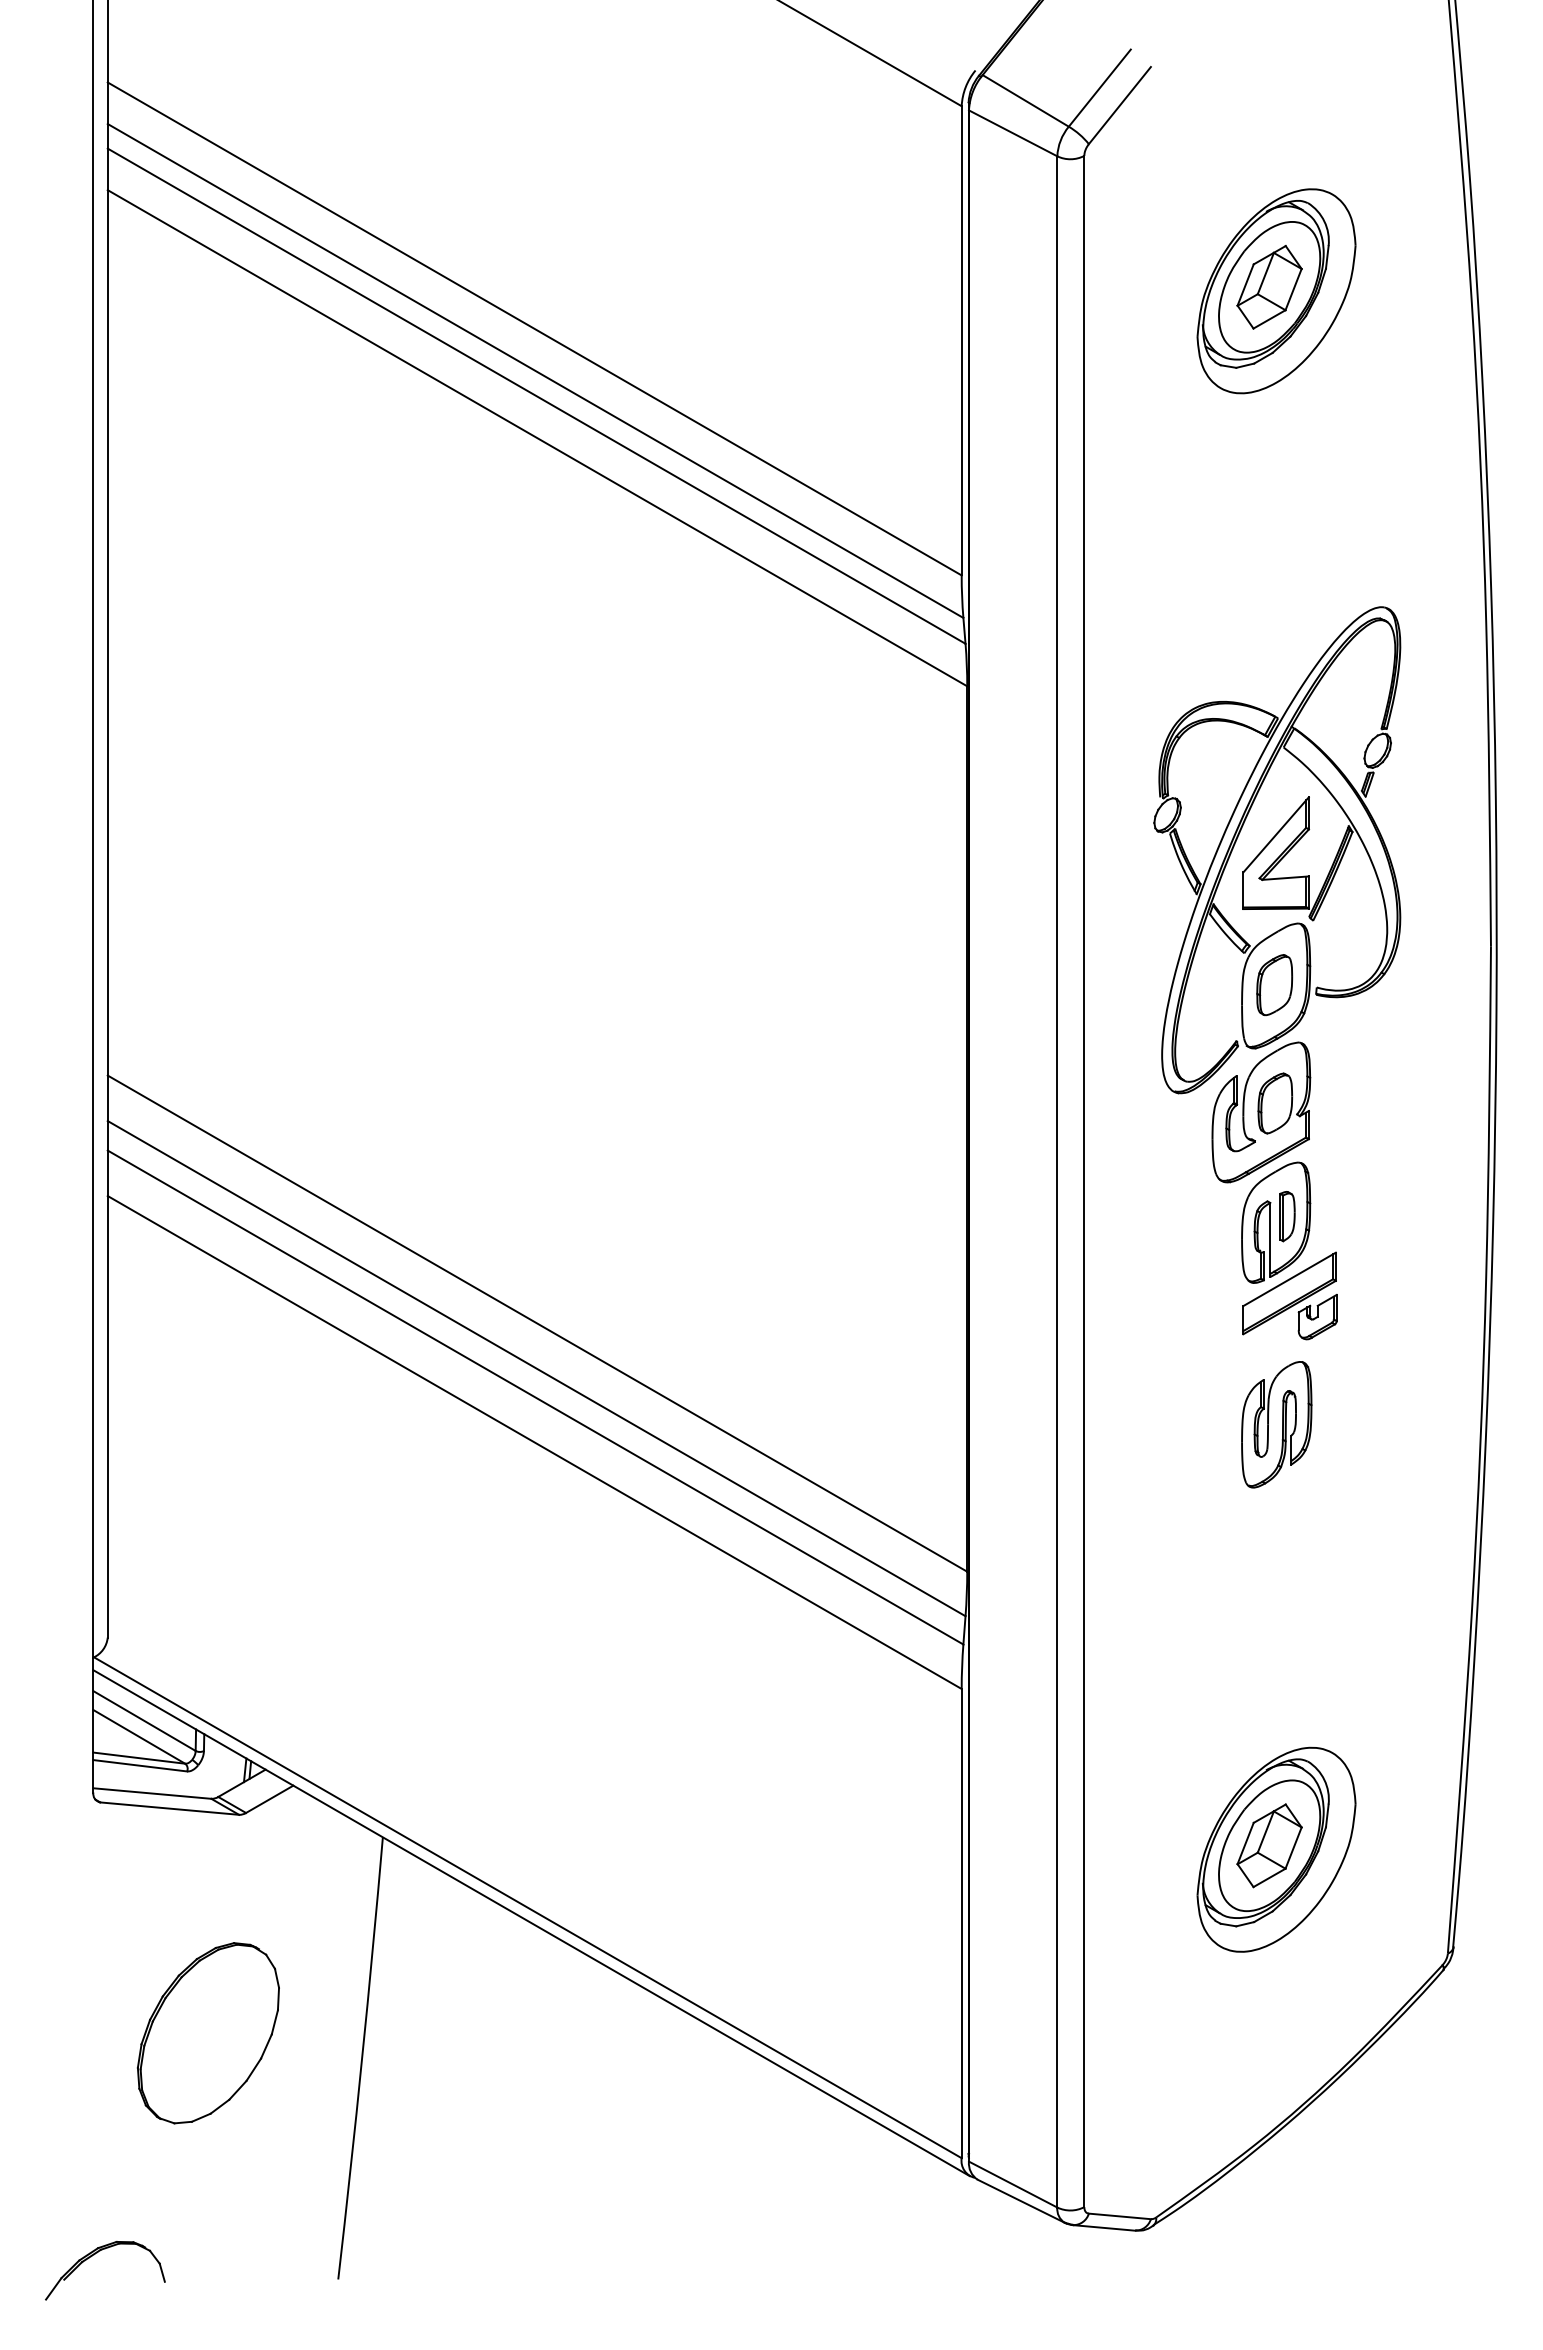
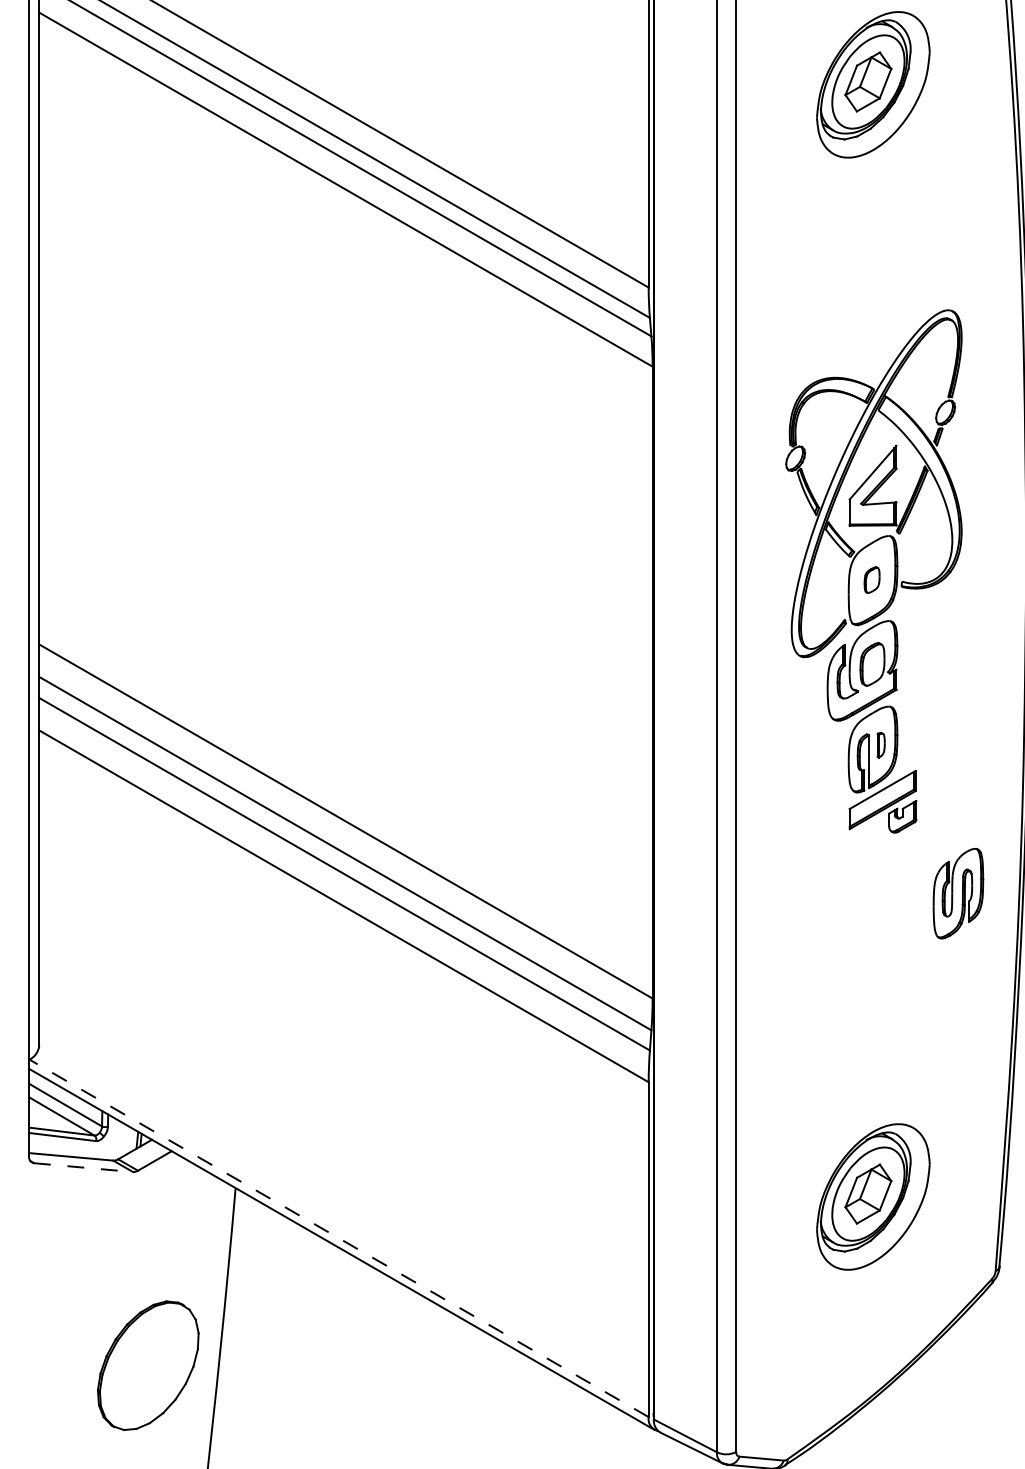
part: (1274, 985) -> (871, 580), size x0.6
part: (1287, 1216) -> (881, 745), size x0.7
part: (1276, 1424) -> (958, 893), moved
line: (169, 1808) -> (83, 1167), solid -> dashed
line: (527, 1907) -> (338, 1238), solid -> dashed
part: (207, 2033) -> (147, 1365), moved

